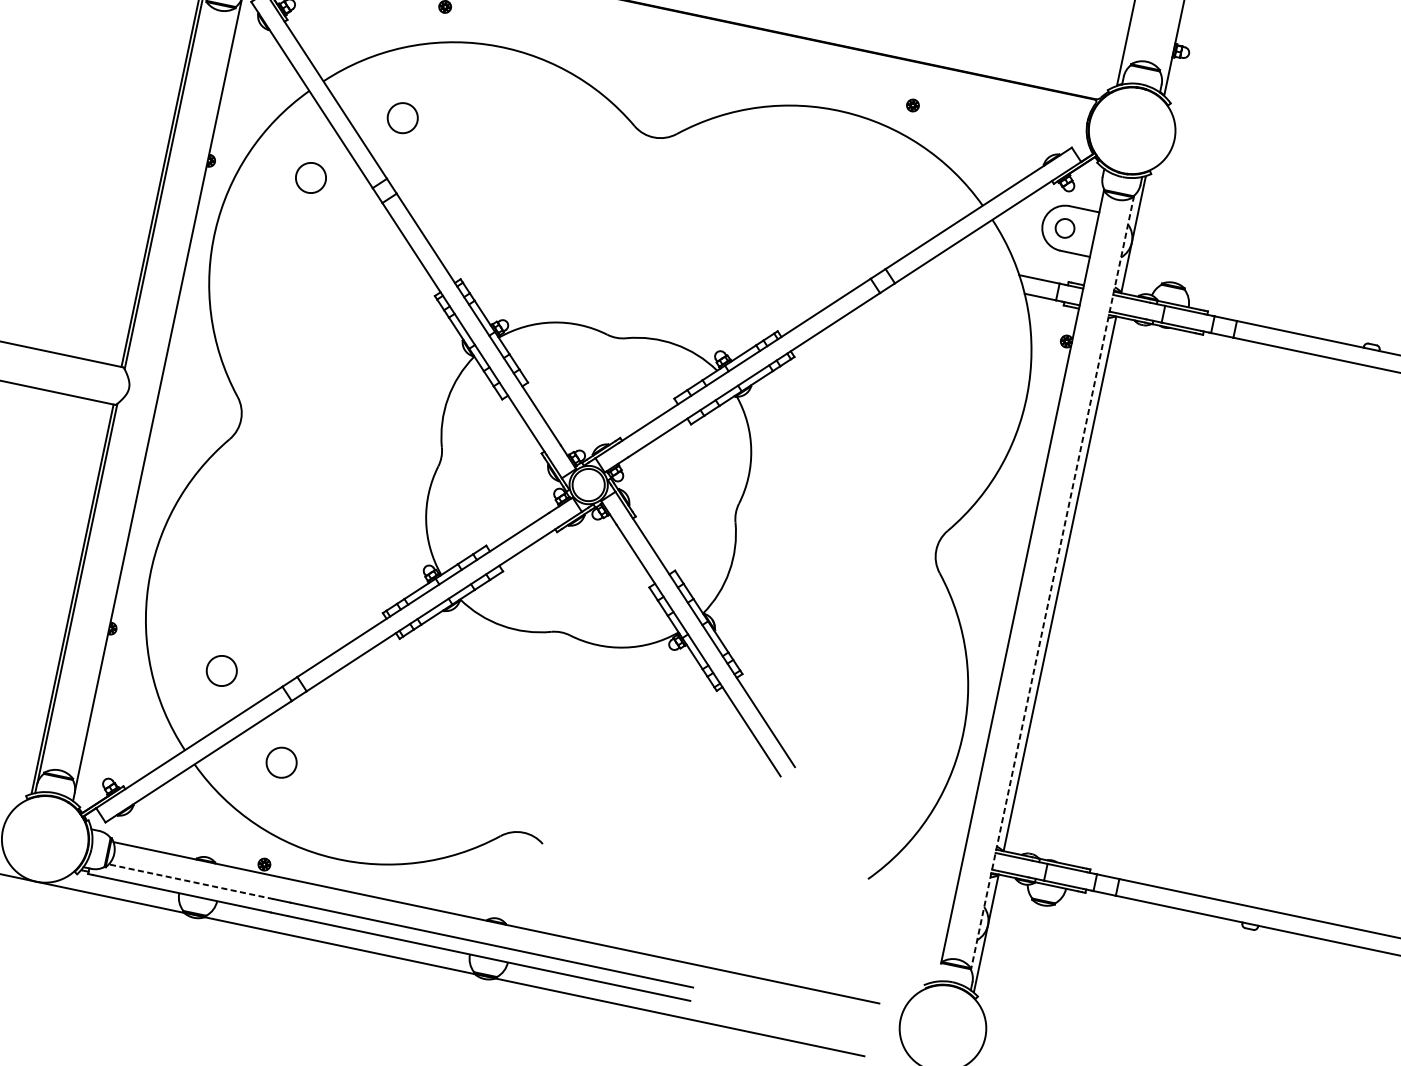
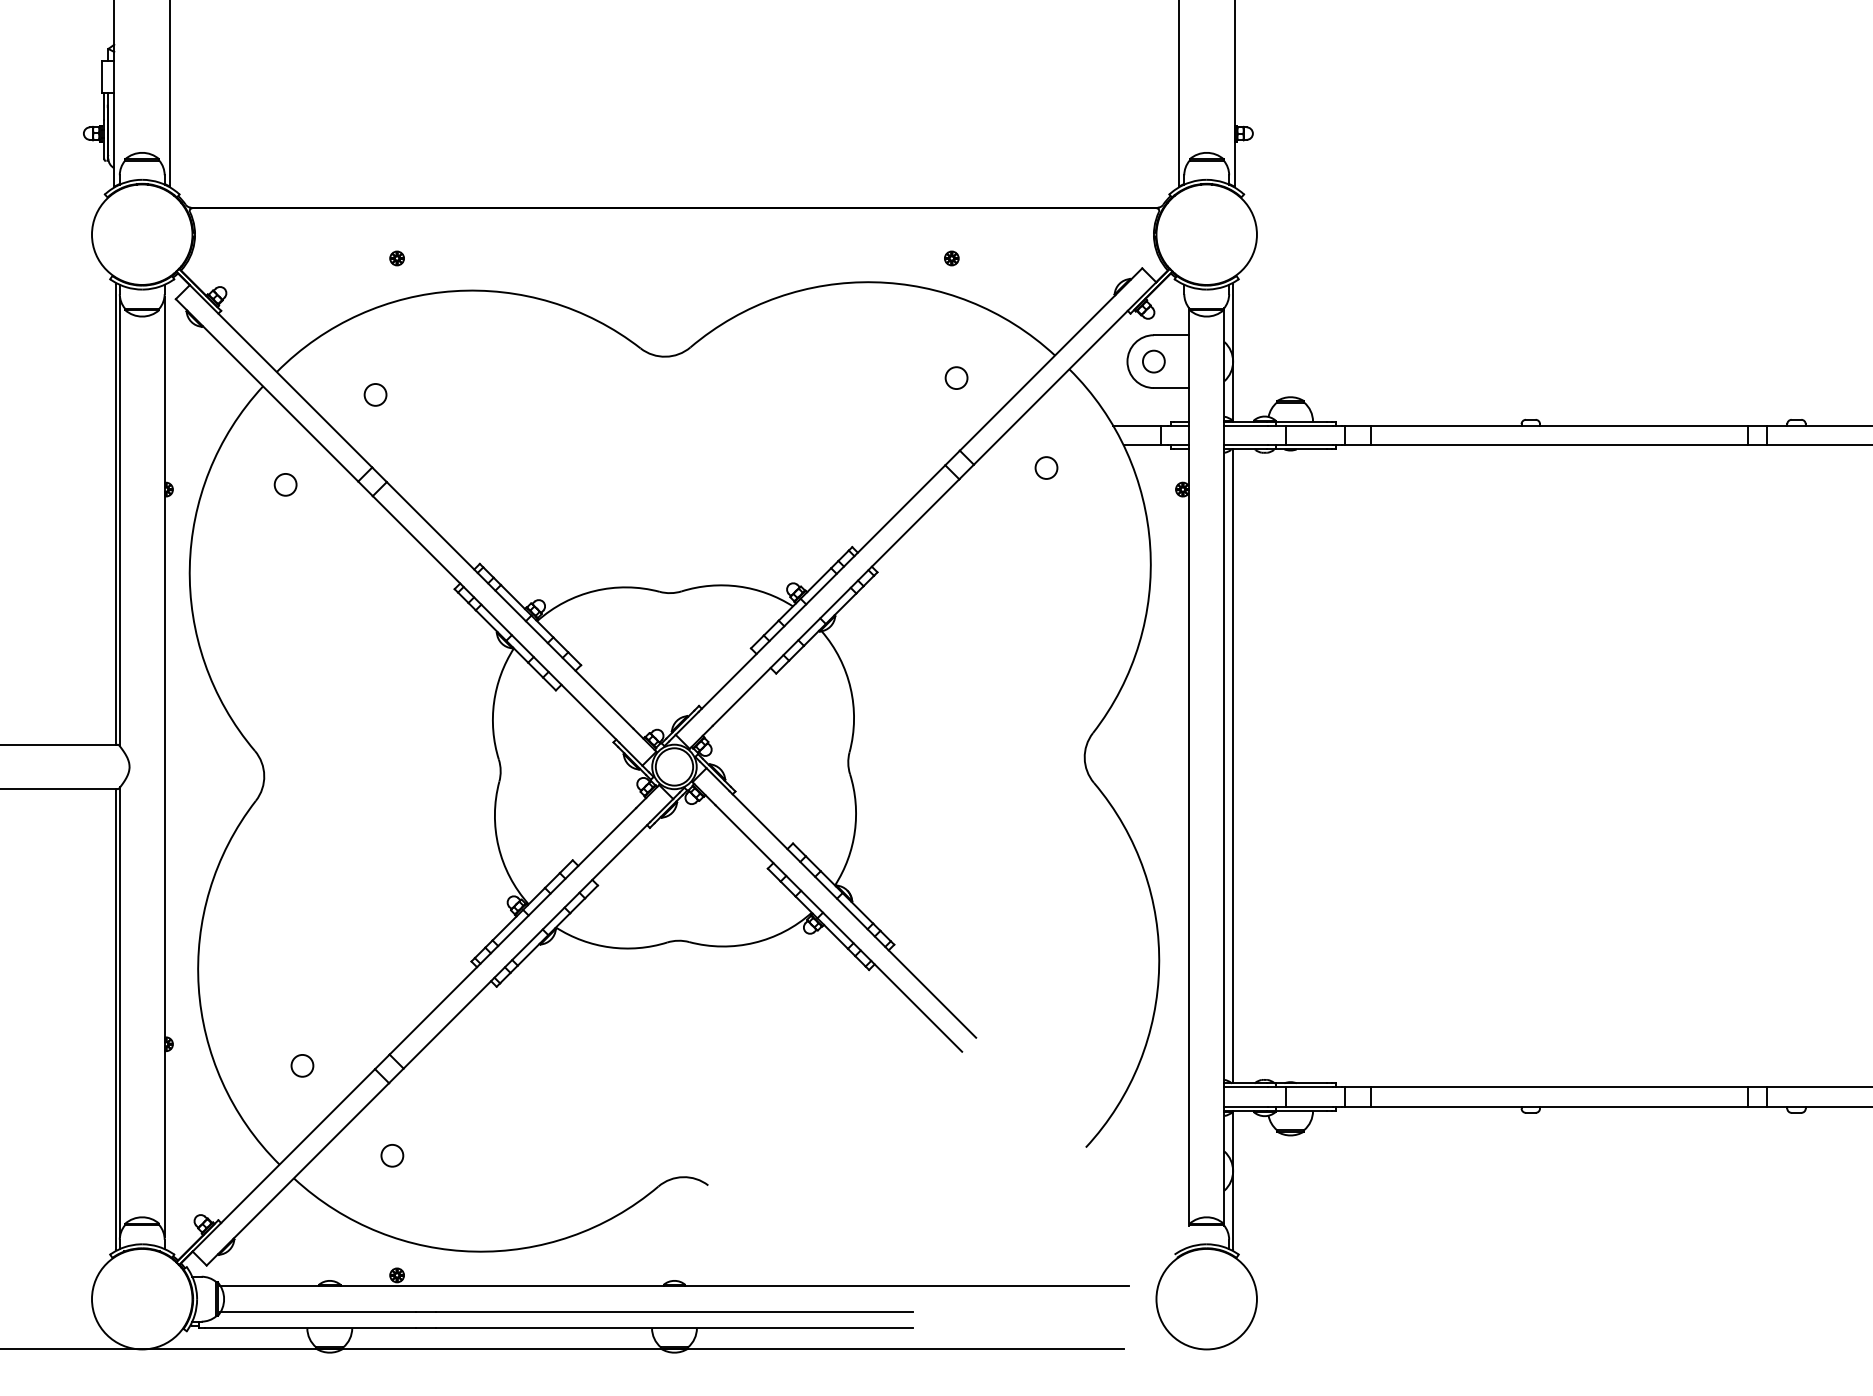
circle: (402, 117) -> (375, 394), size x0.62
circle: (310, 177) -> (285, 484), size x0.62
circle: (895, 206) -> (956, 377), added
circle: (955, 298) -> (1046, 467), added
line: (1052, 583) -> (1224, 767), dashed -> solid
circle: (221, 670) -> (302, 1065), size x0.62
circle: (281, 762) -> (392, 1155), size x0.62
line: (191, 881) -> (318, 1312), dashed -> solid

